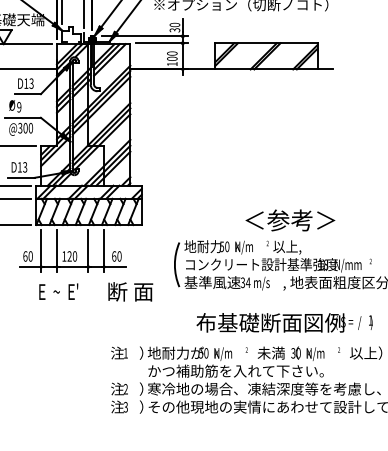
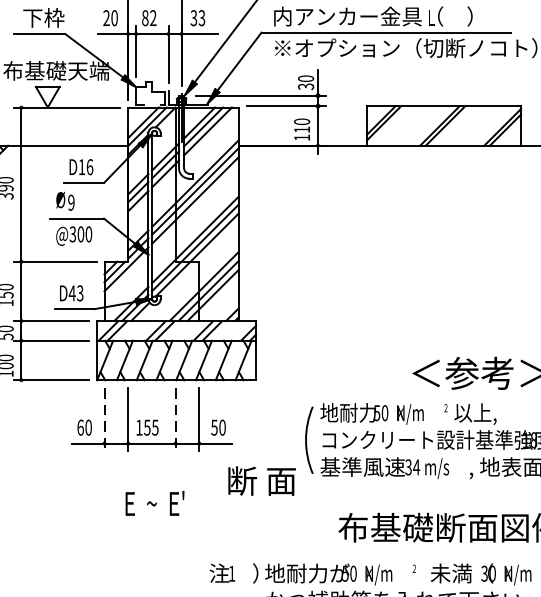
text: (172, 58) -> (302, 129), 100 -> 110
text: (31, 83) -> (89, 166), D13 -> D16
text: (19, 167) -> (71, 293), D13 -> D43
line: (41, 251) -> (104, 420), solid -> dashed
line: (88, 251) -> (175, 420), solid -> dashed
text: (72, 256) -> (151, 427), 120 -> 155
text: (114, 256) -> (214, 427), 60 -> 50
text: (58, 291) -> (154, 503), moved
text: (130, 291) -> (261, 480), moved

